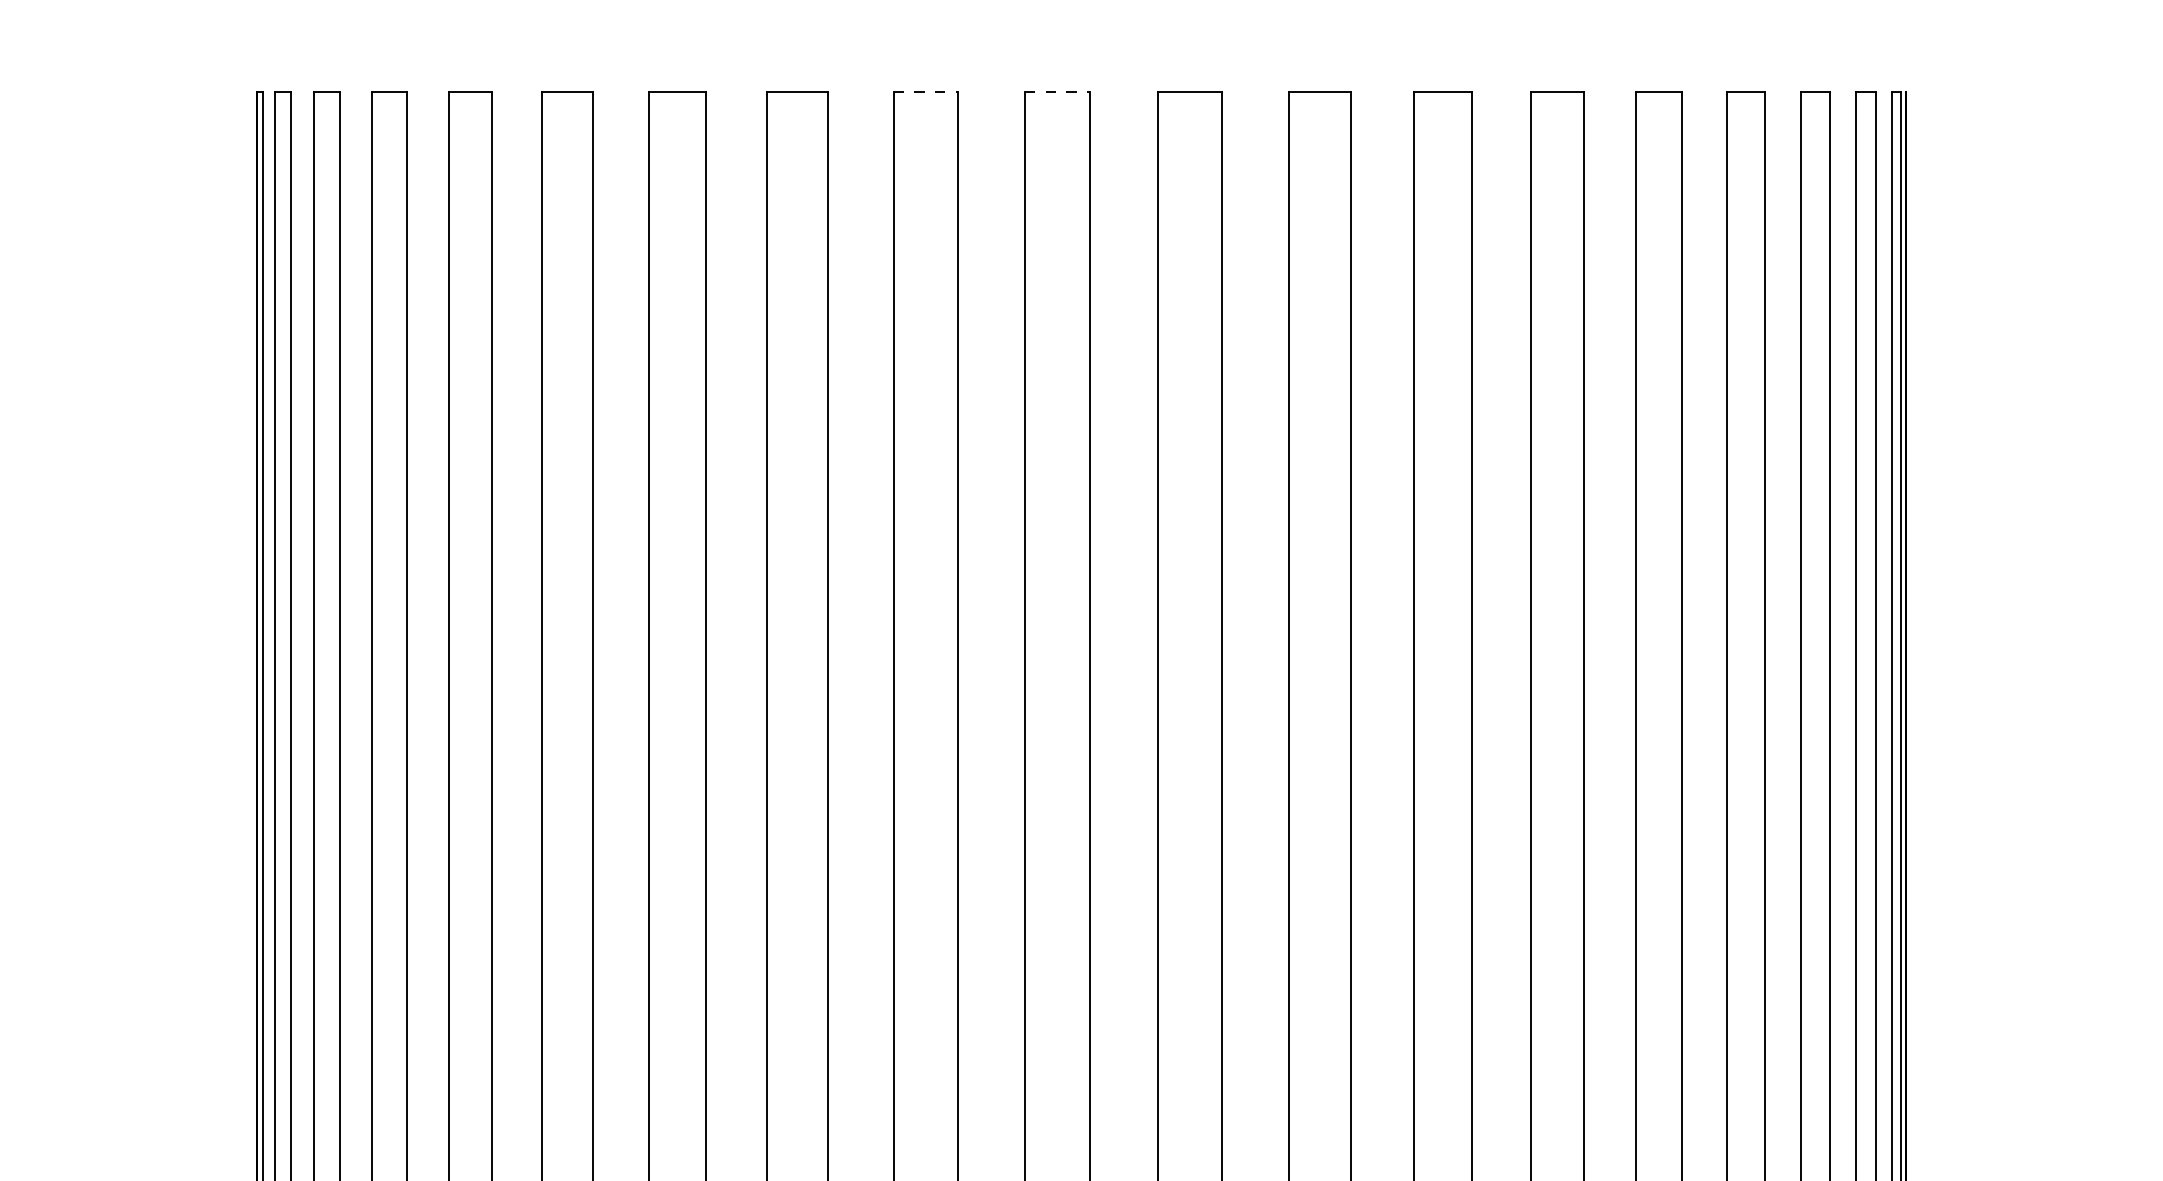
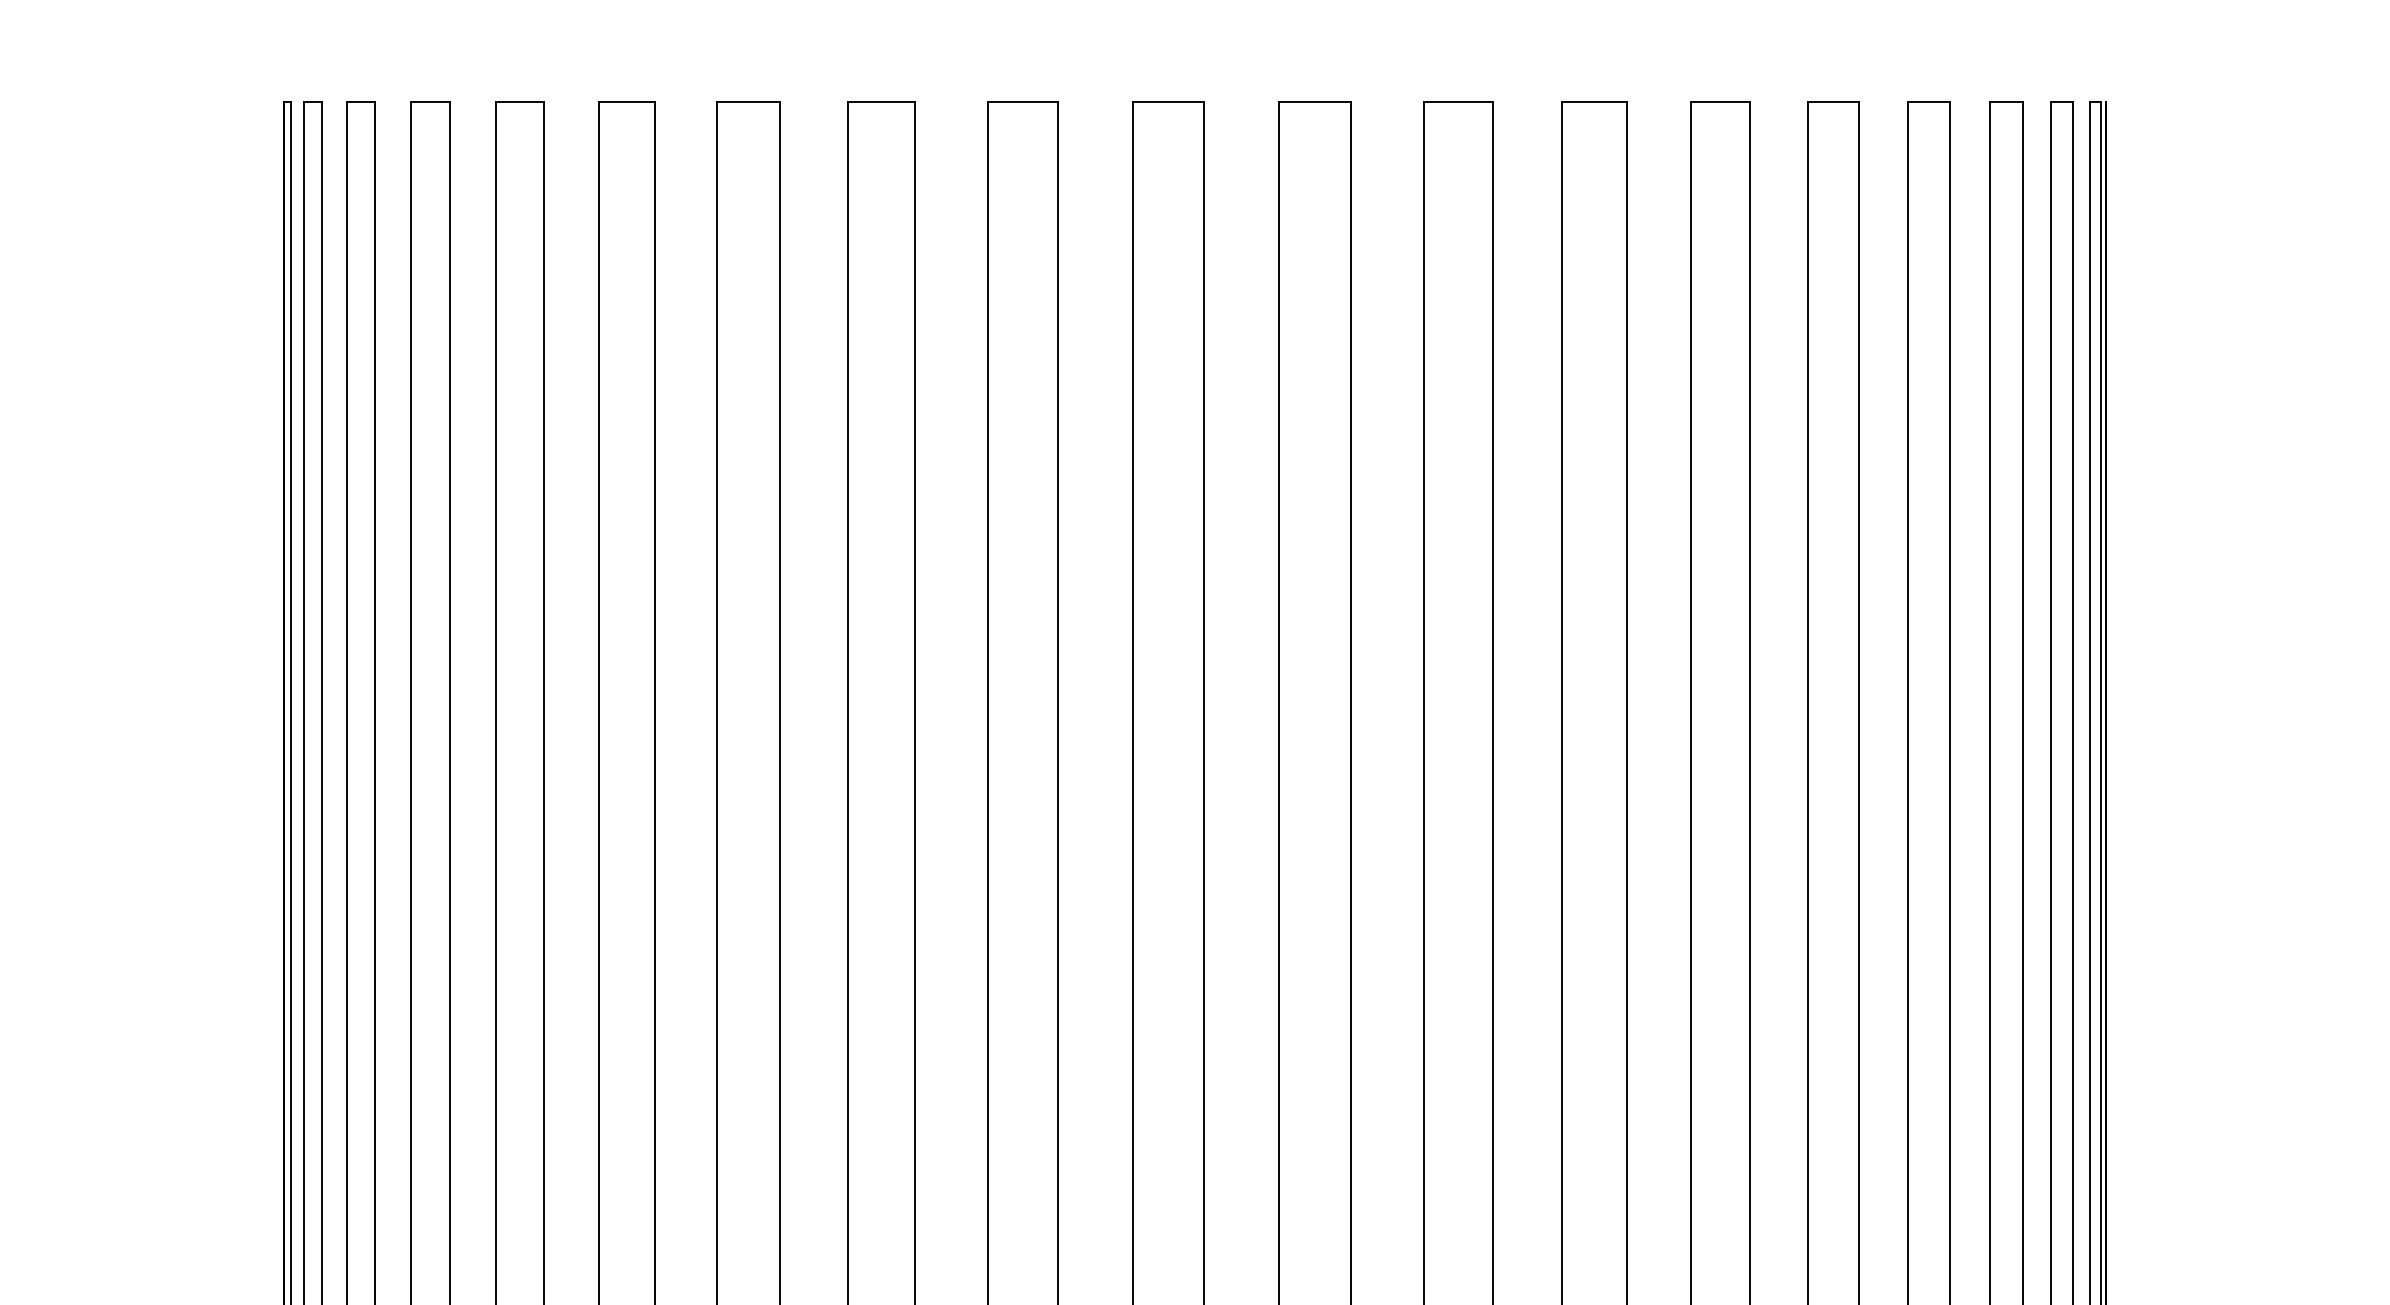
line: (925, 92) -> (1022, 102), dashed -> solid
line: (1058, 92) -> (1169, 102), dashed -> solid

